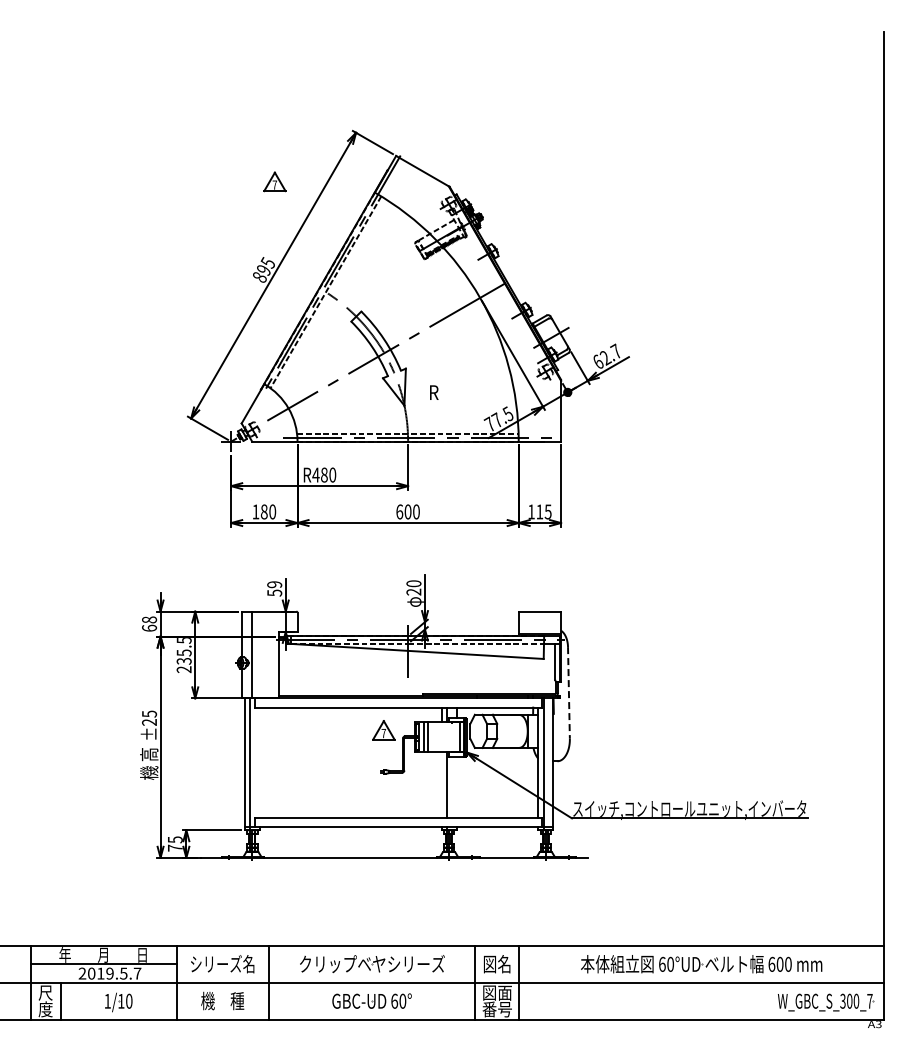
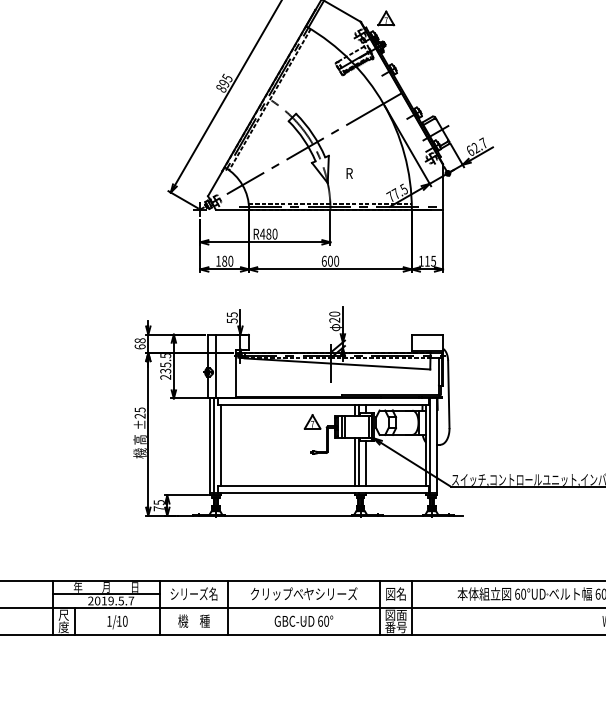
part: (274, 181) -> (385, 18), moved
text: (274, 584) -> (232, 314), 59 -> 55
line: (568, 692) -> (448, 394), dashed -> solid
line: (259, 762) -> (221, 445), added
line: (441, 784) -> (355, 461), added
line: (456, 786) -> (366, 463), added

